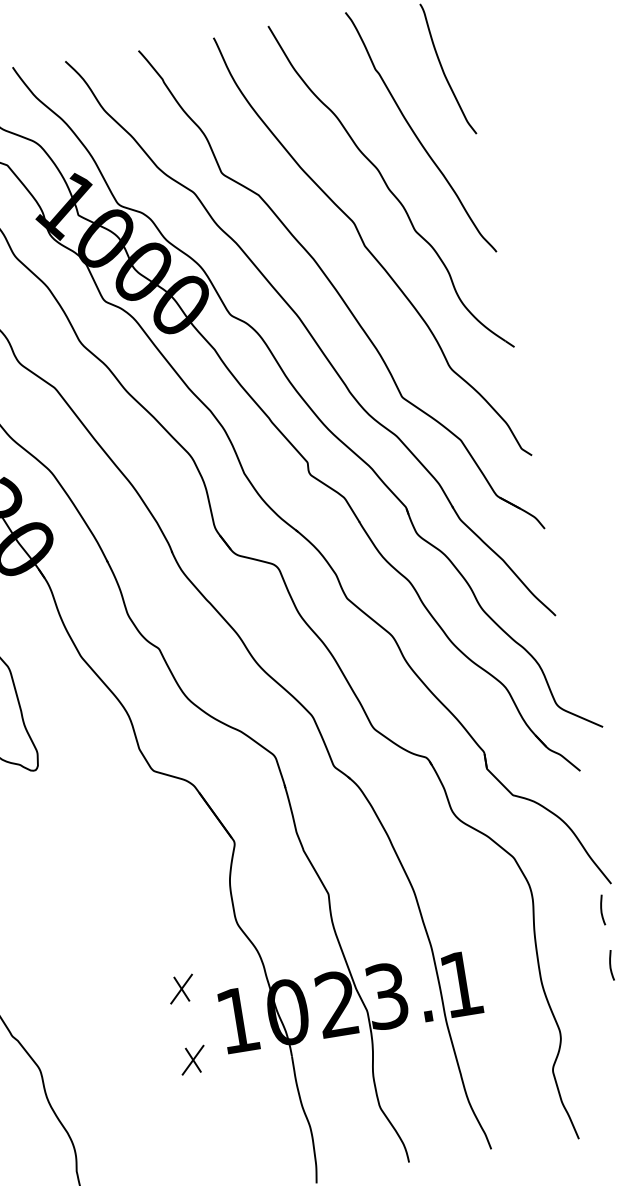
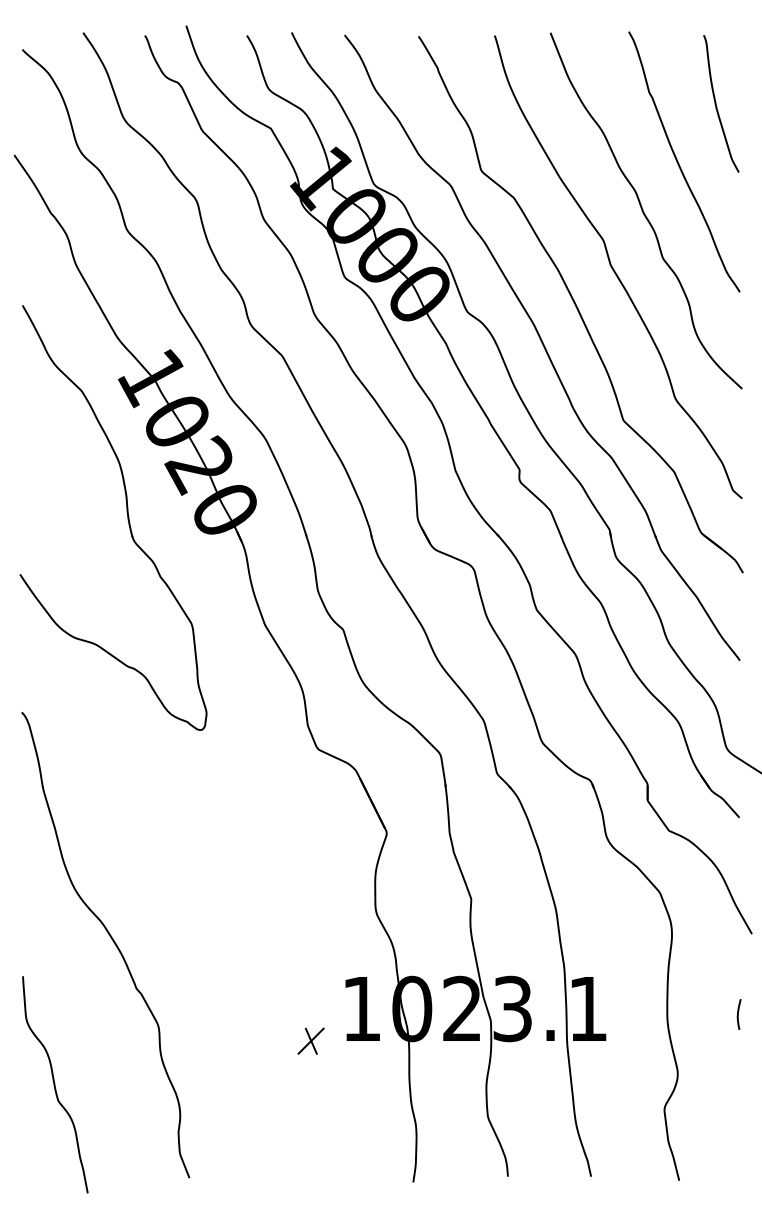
curve: (601, 910) -> (738, 958), removed
part: (180, 988) -> (310, 968), removed

